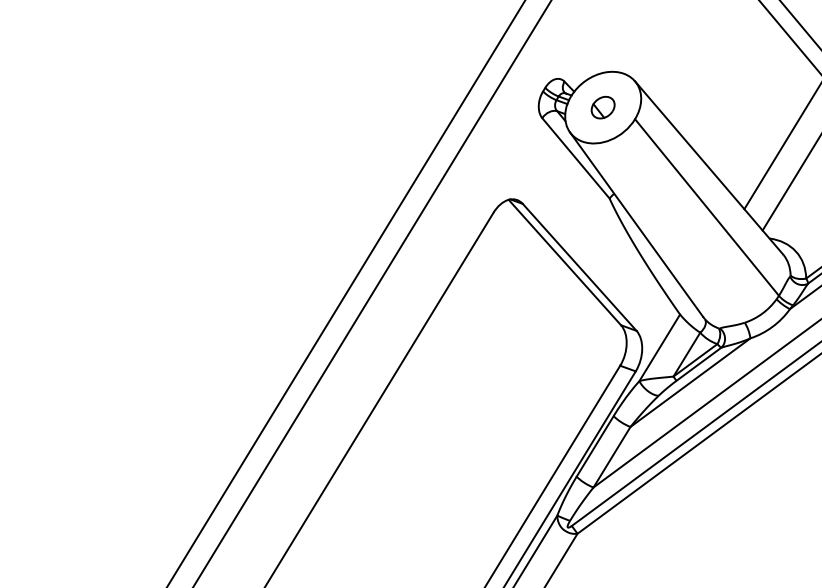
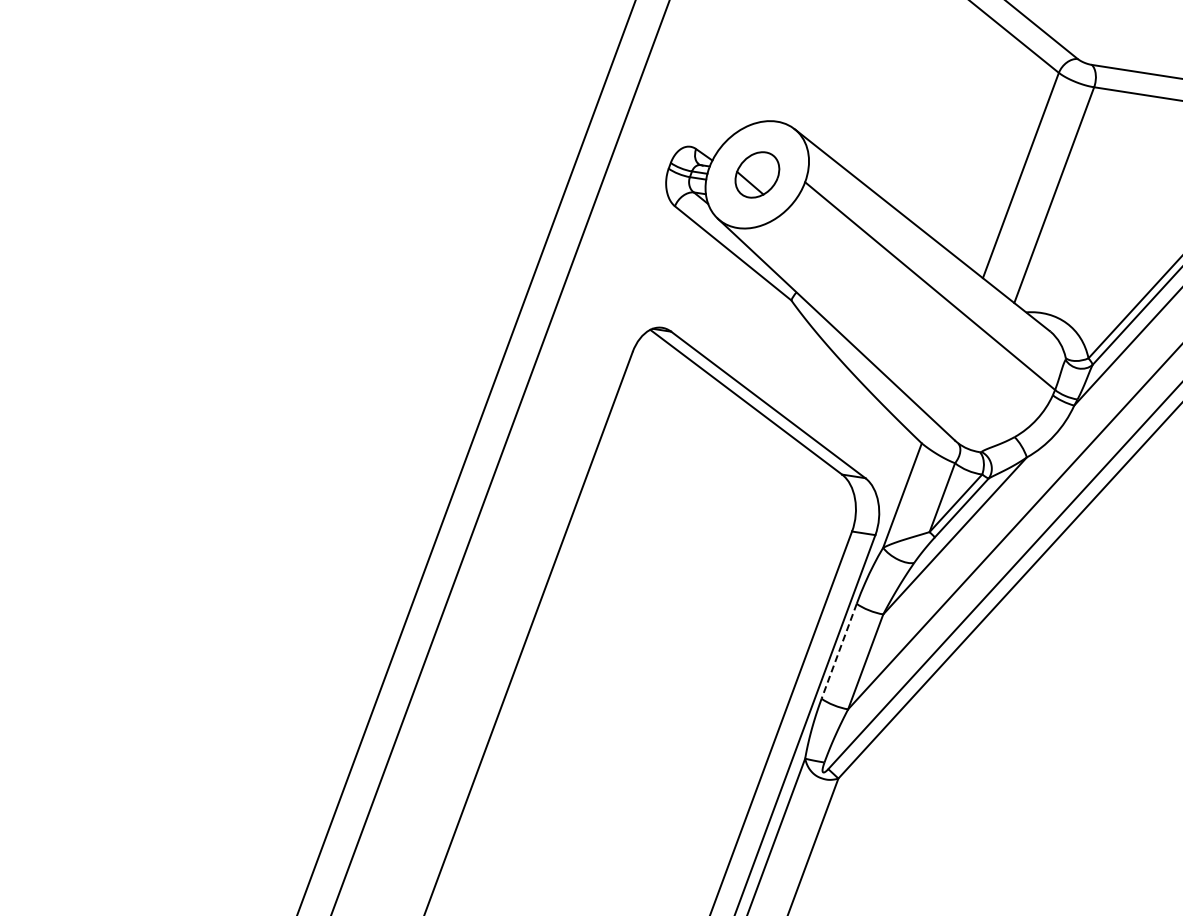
part: (602, 107) -> (756, 174), size x1.4
line: (595, 446) -> (839, 651), solid -> dashed

